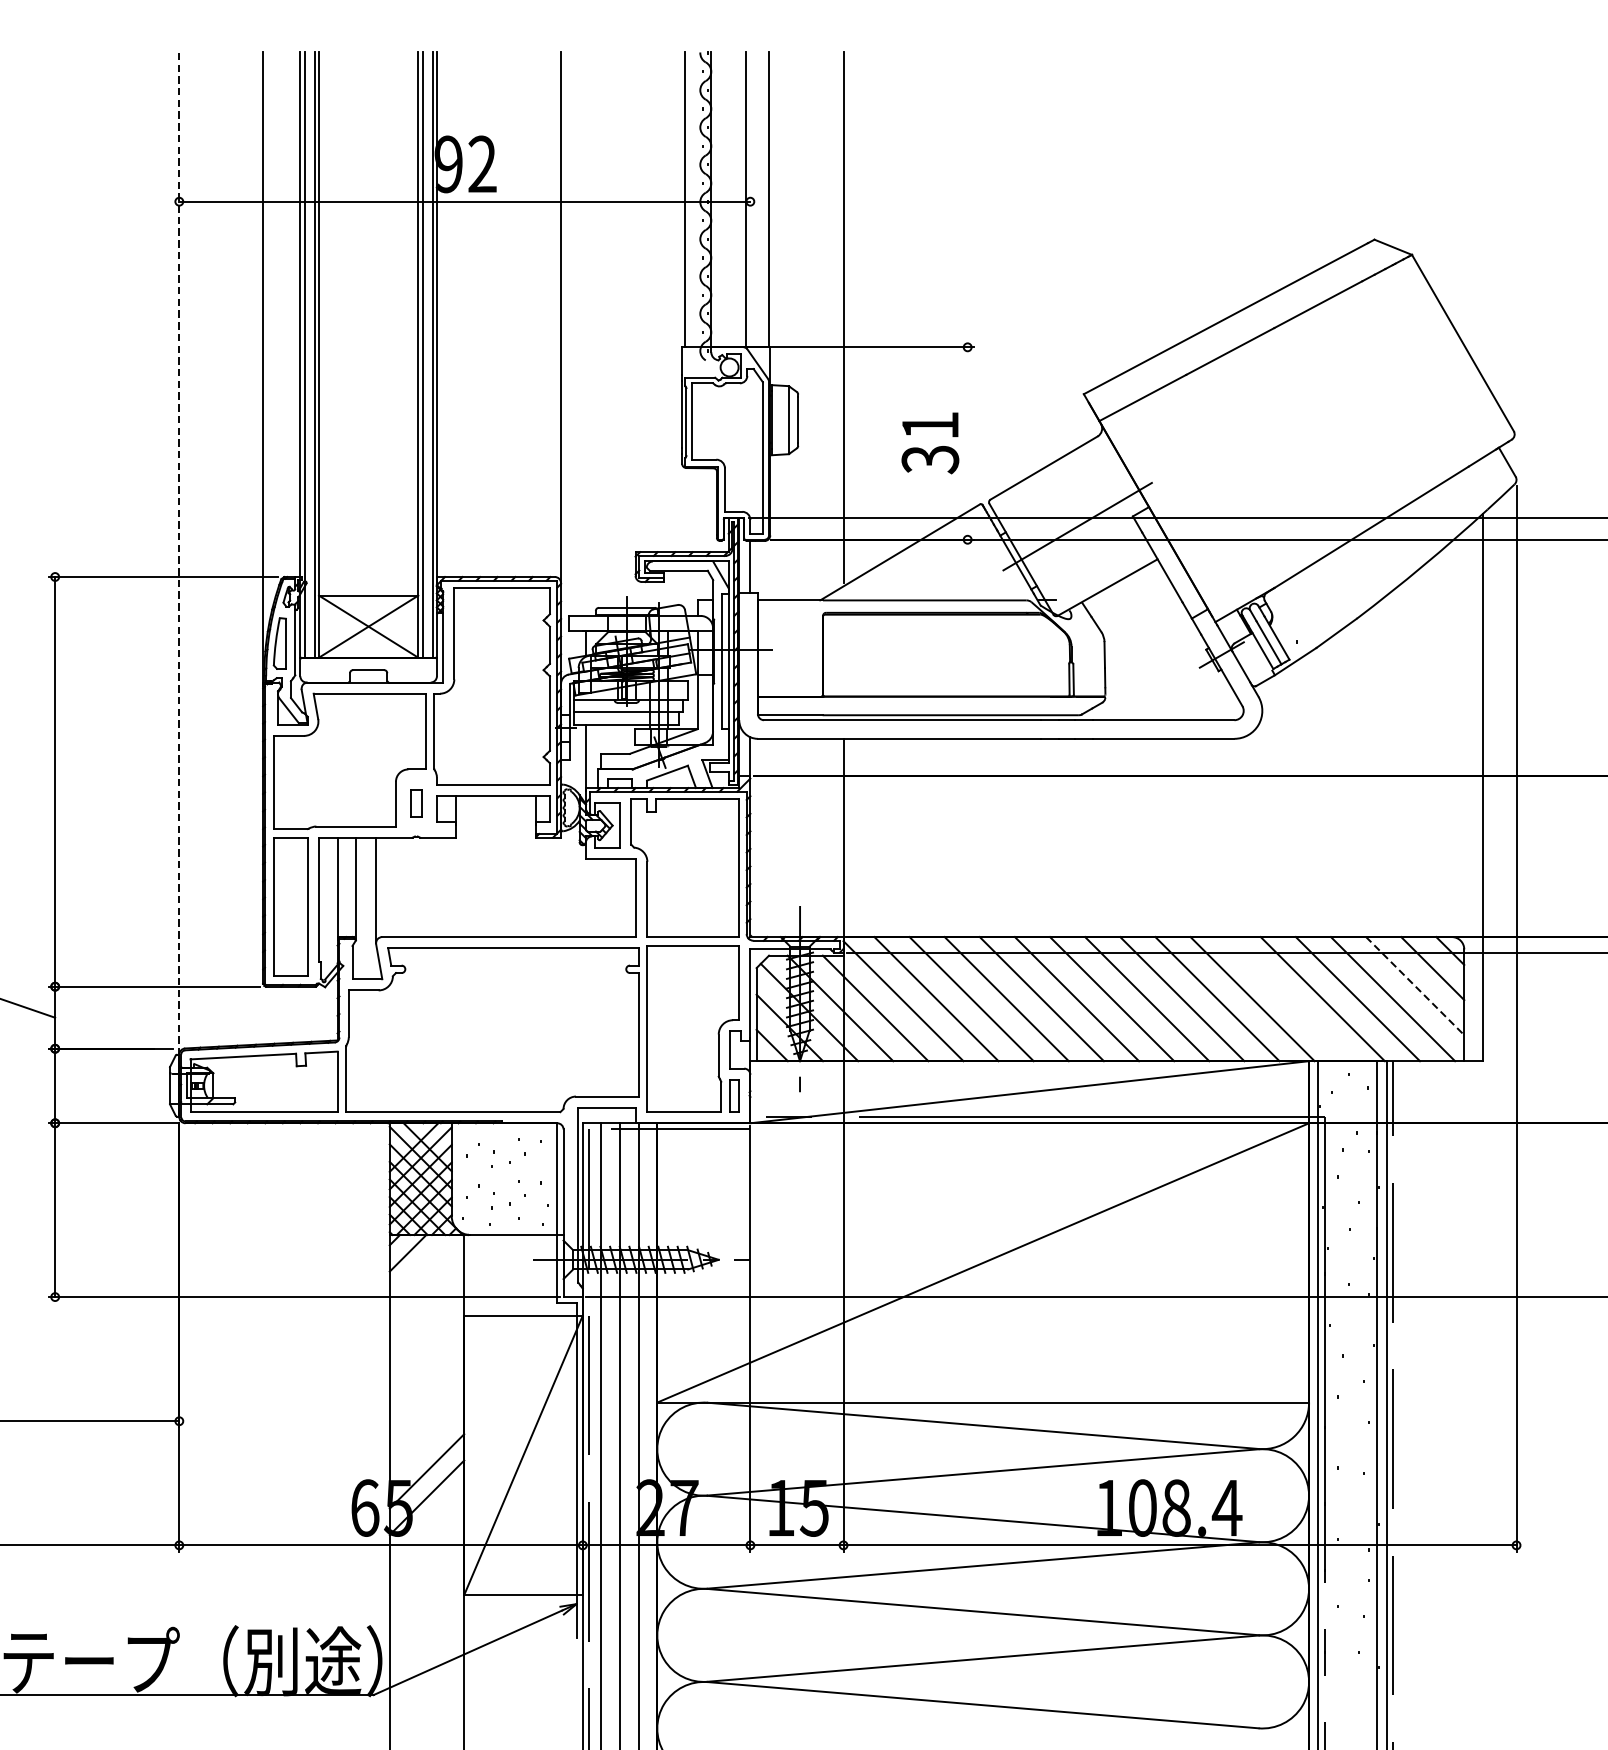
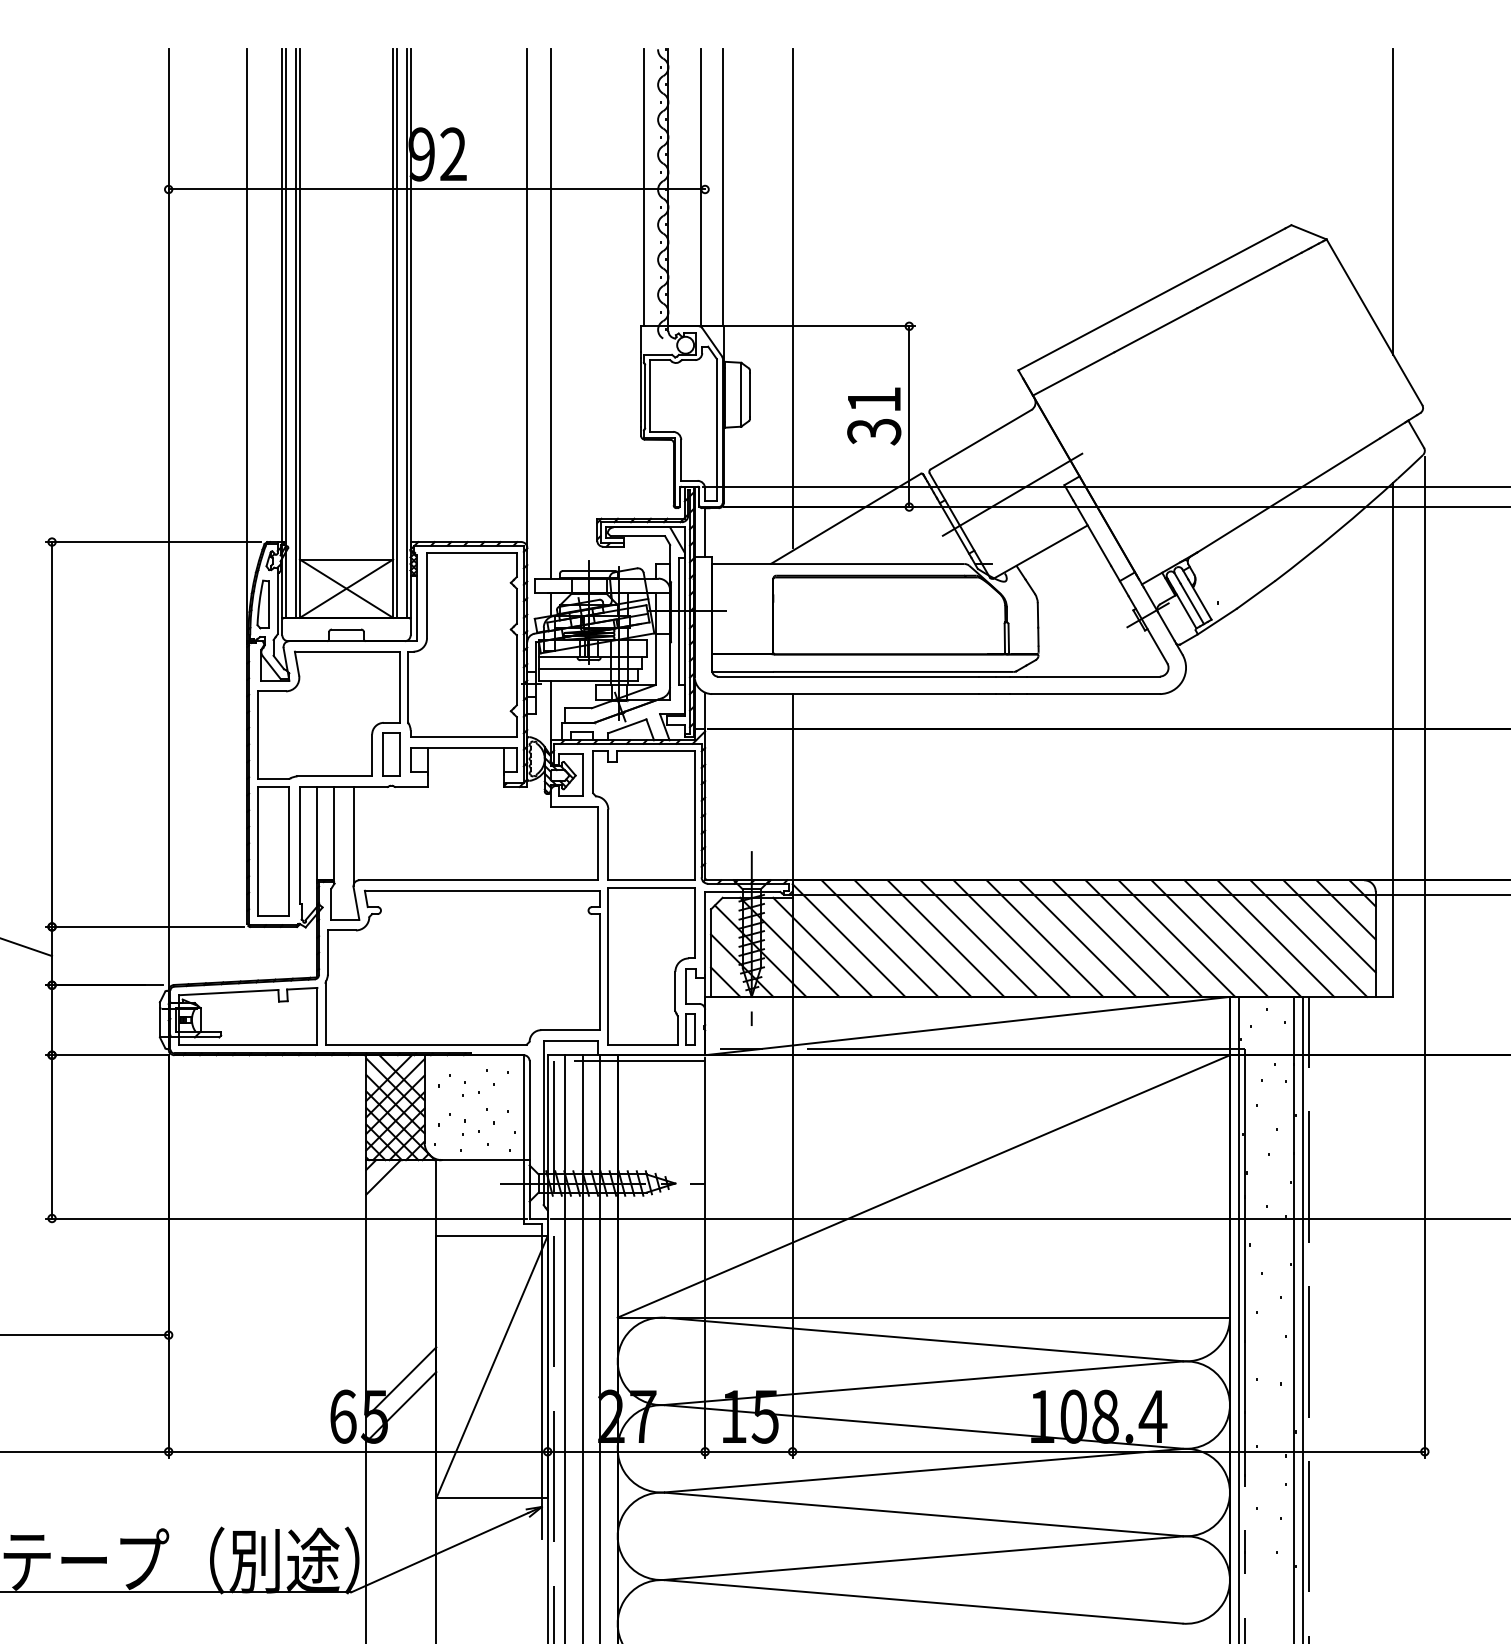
line: (1483, 214) -> (1393, 201), added
line: (585, 333) -> (550, 313), added
line: (967, 443) -> (909, 416), added
line: (179, 552) -> (168, 519), dashed -> solid
part: (416, 803) -> (391, 754), size x1.67
line: (1416, 986) -> (1330, 926), dashed -> solid
line: (1287, 999) -> (1209, 938), added

